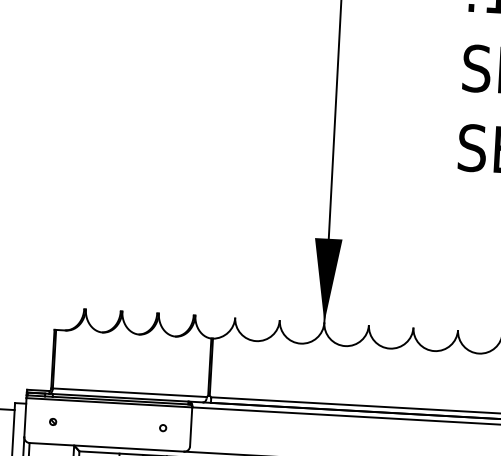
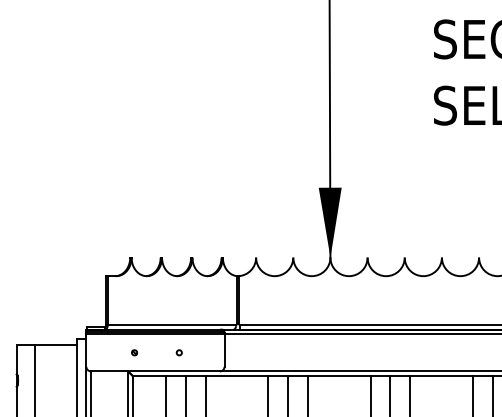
part: (53, 421) -> (134, 352), moved
circle: (162, 427) -> (178, 352), moved

